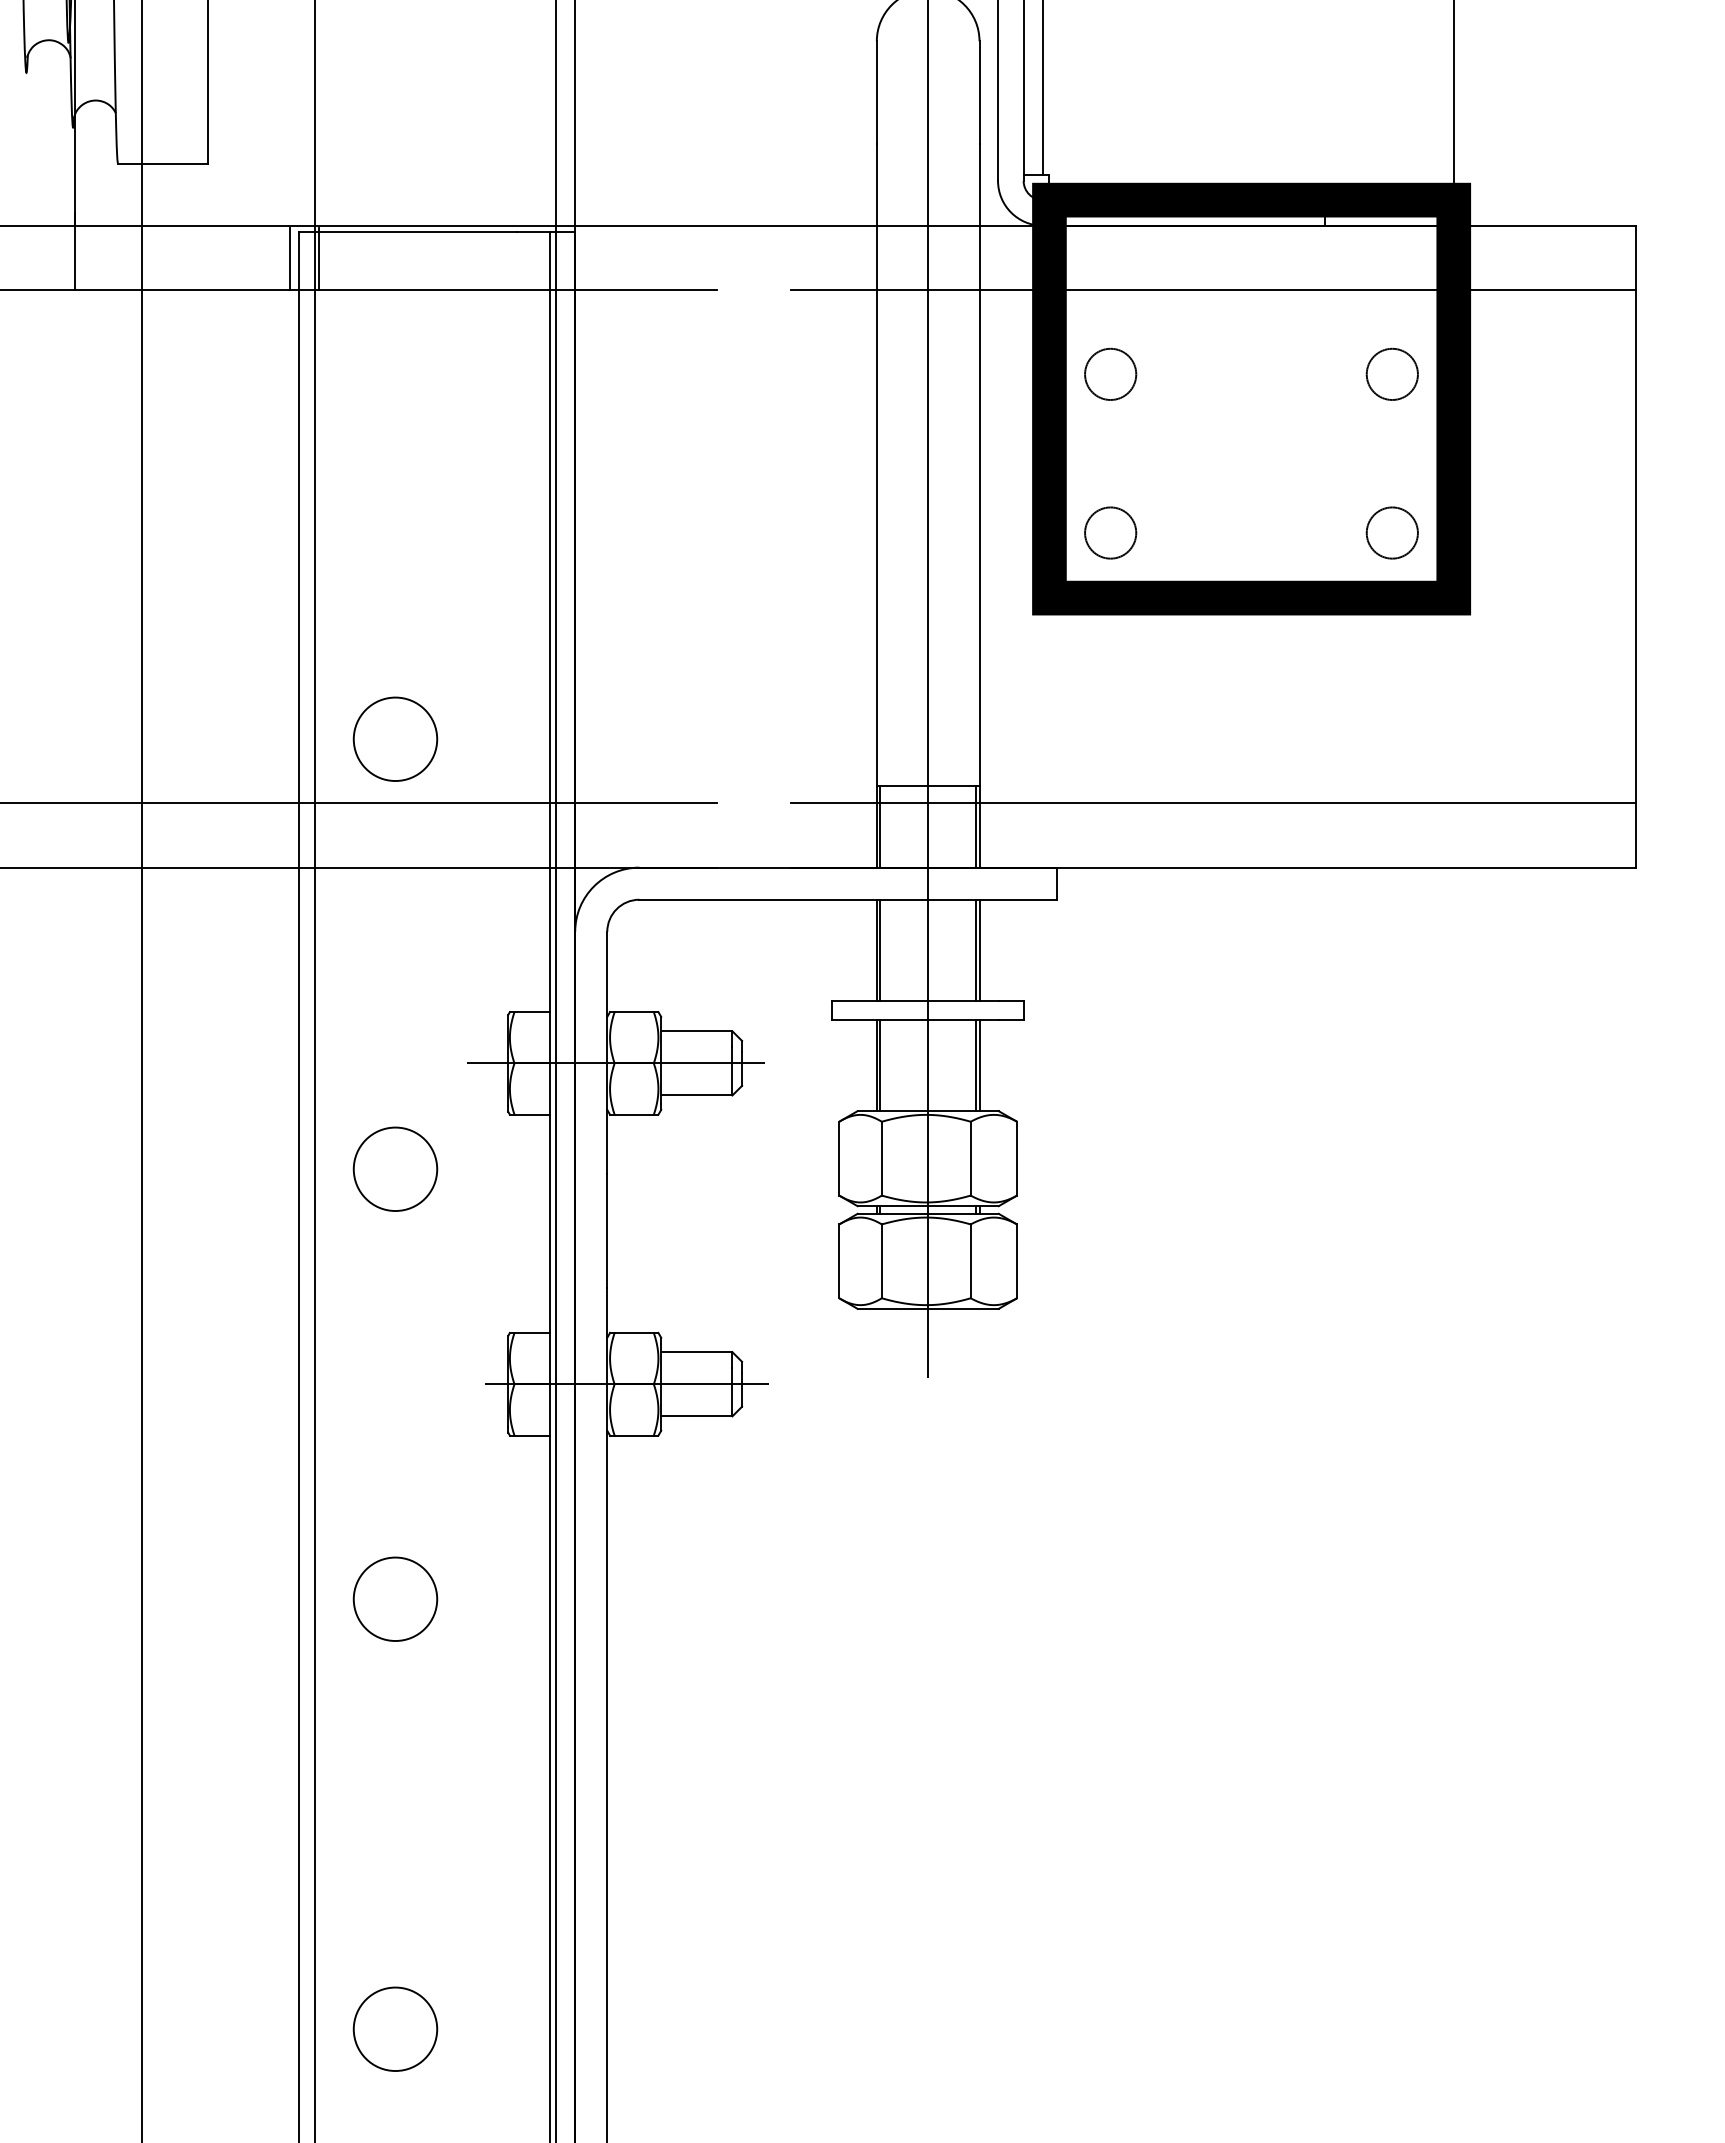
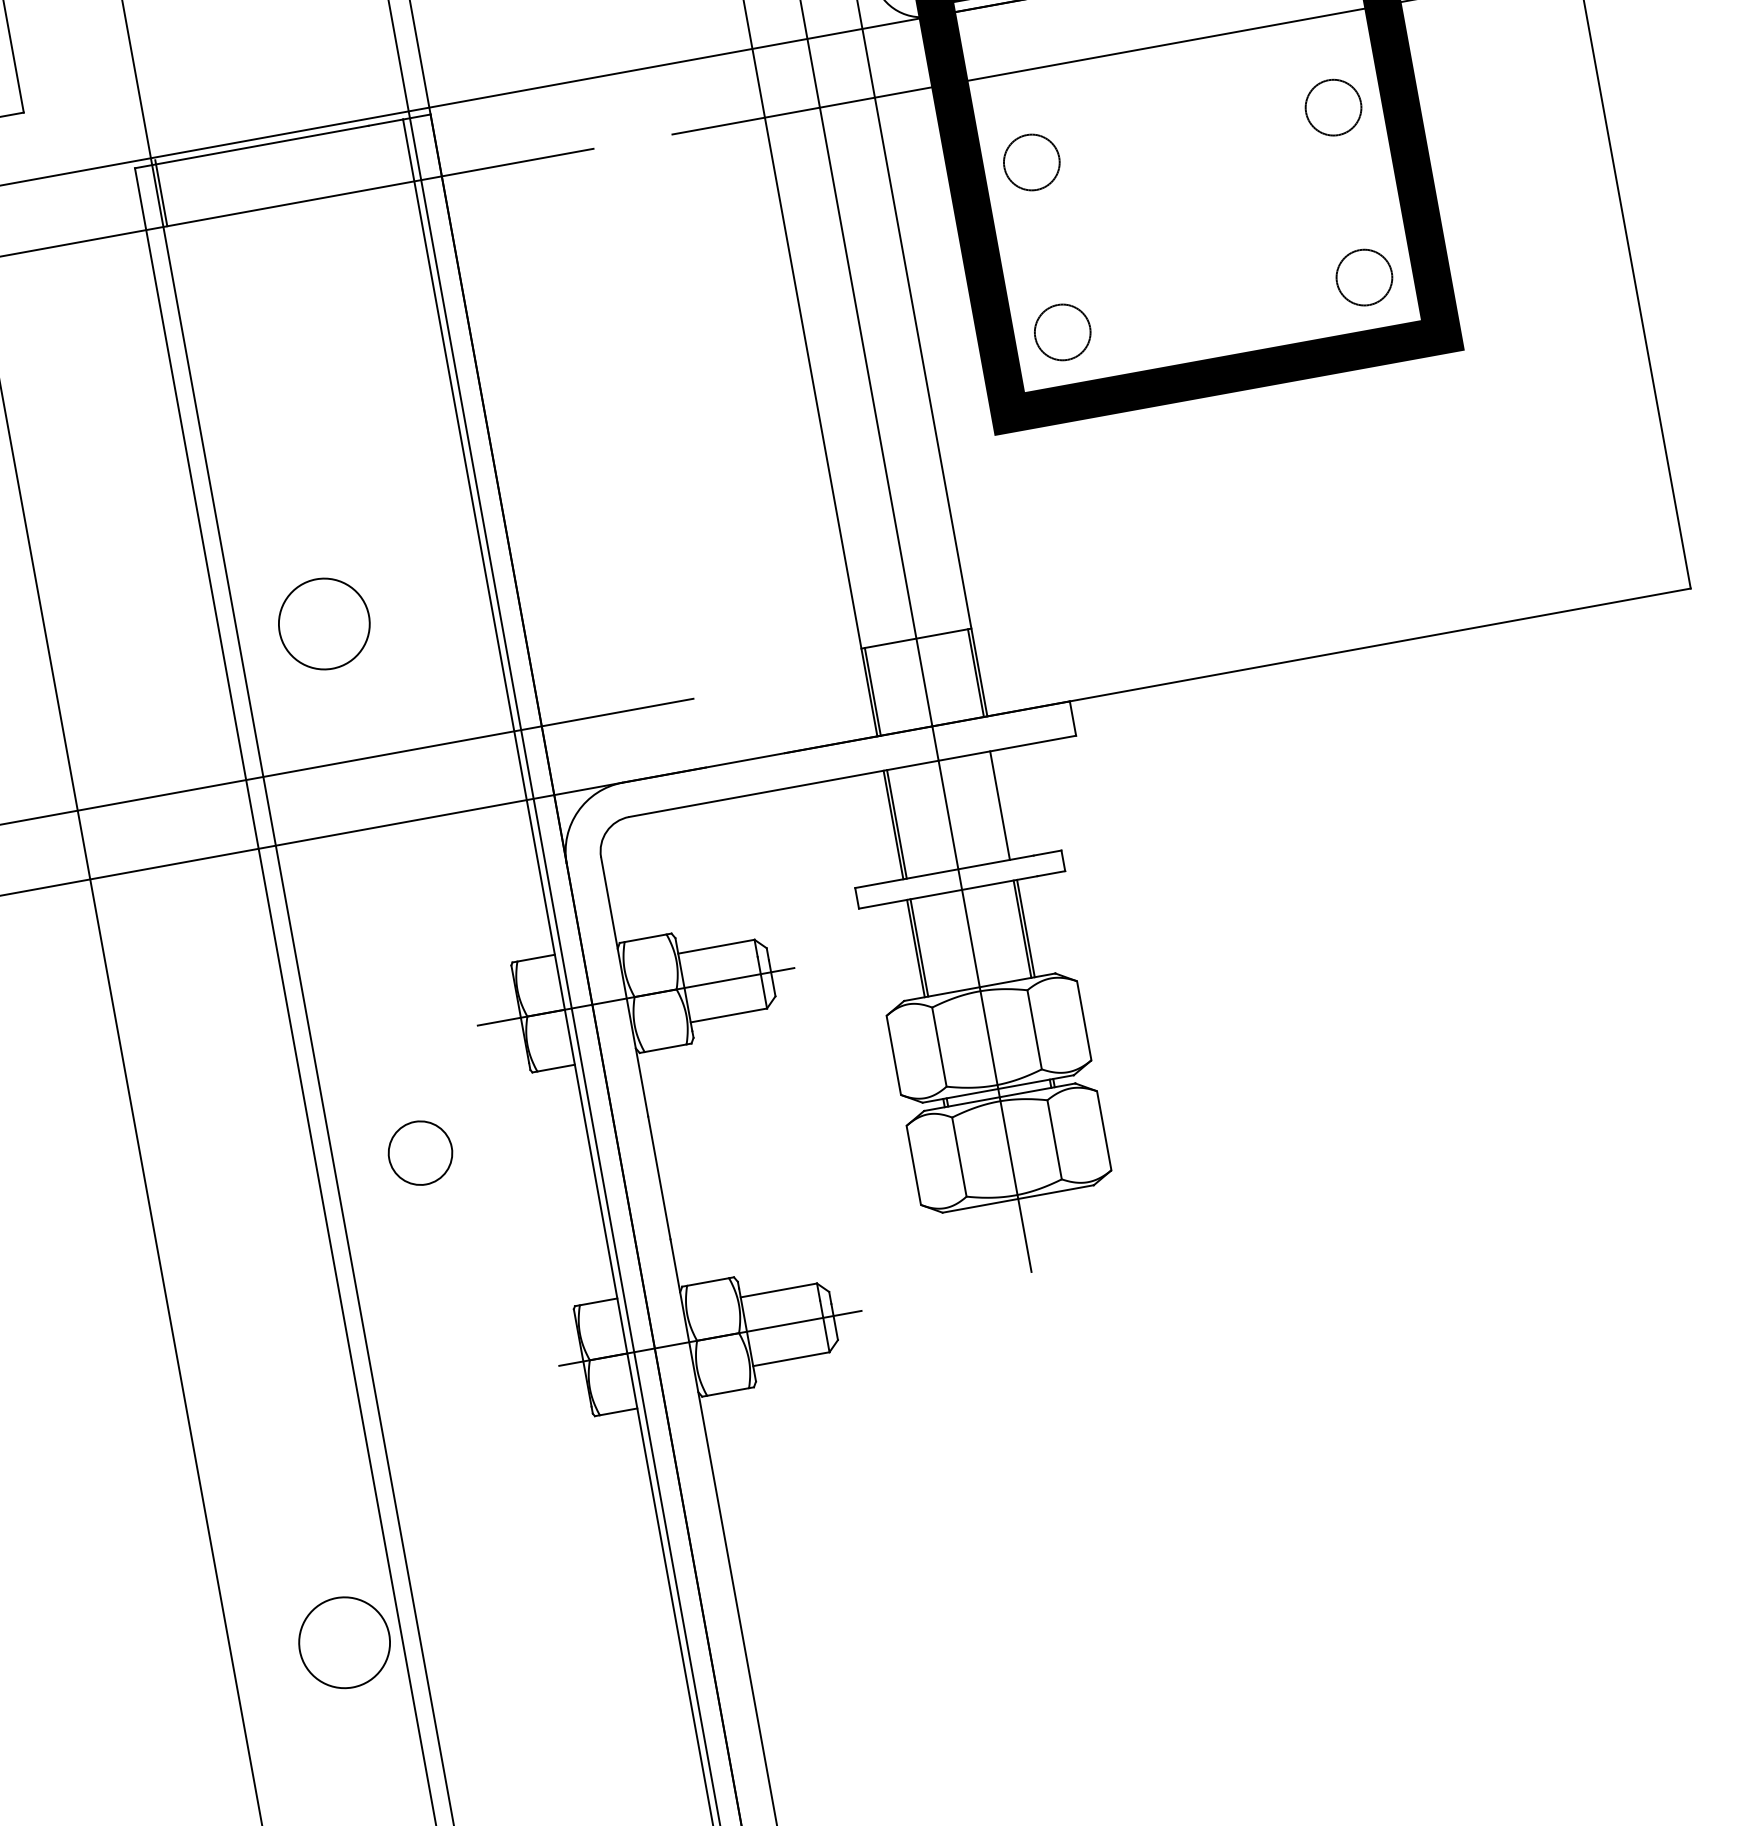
line: (289, 259) -> (129, 199), removed
circle: (395, 738) -> (324, 623), moved
line: (1213, 803) -> (1225, 602), removed
line: (979, 950) -> (1003, 805), removed
circle: (395, 1169) -> (420, 1153), size x0.7
circle: (395, 1598) -> (344, 1641), moved

